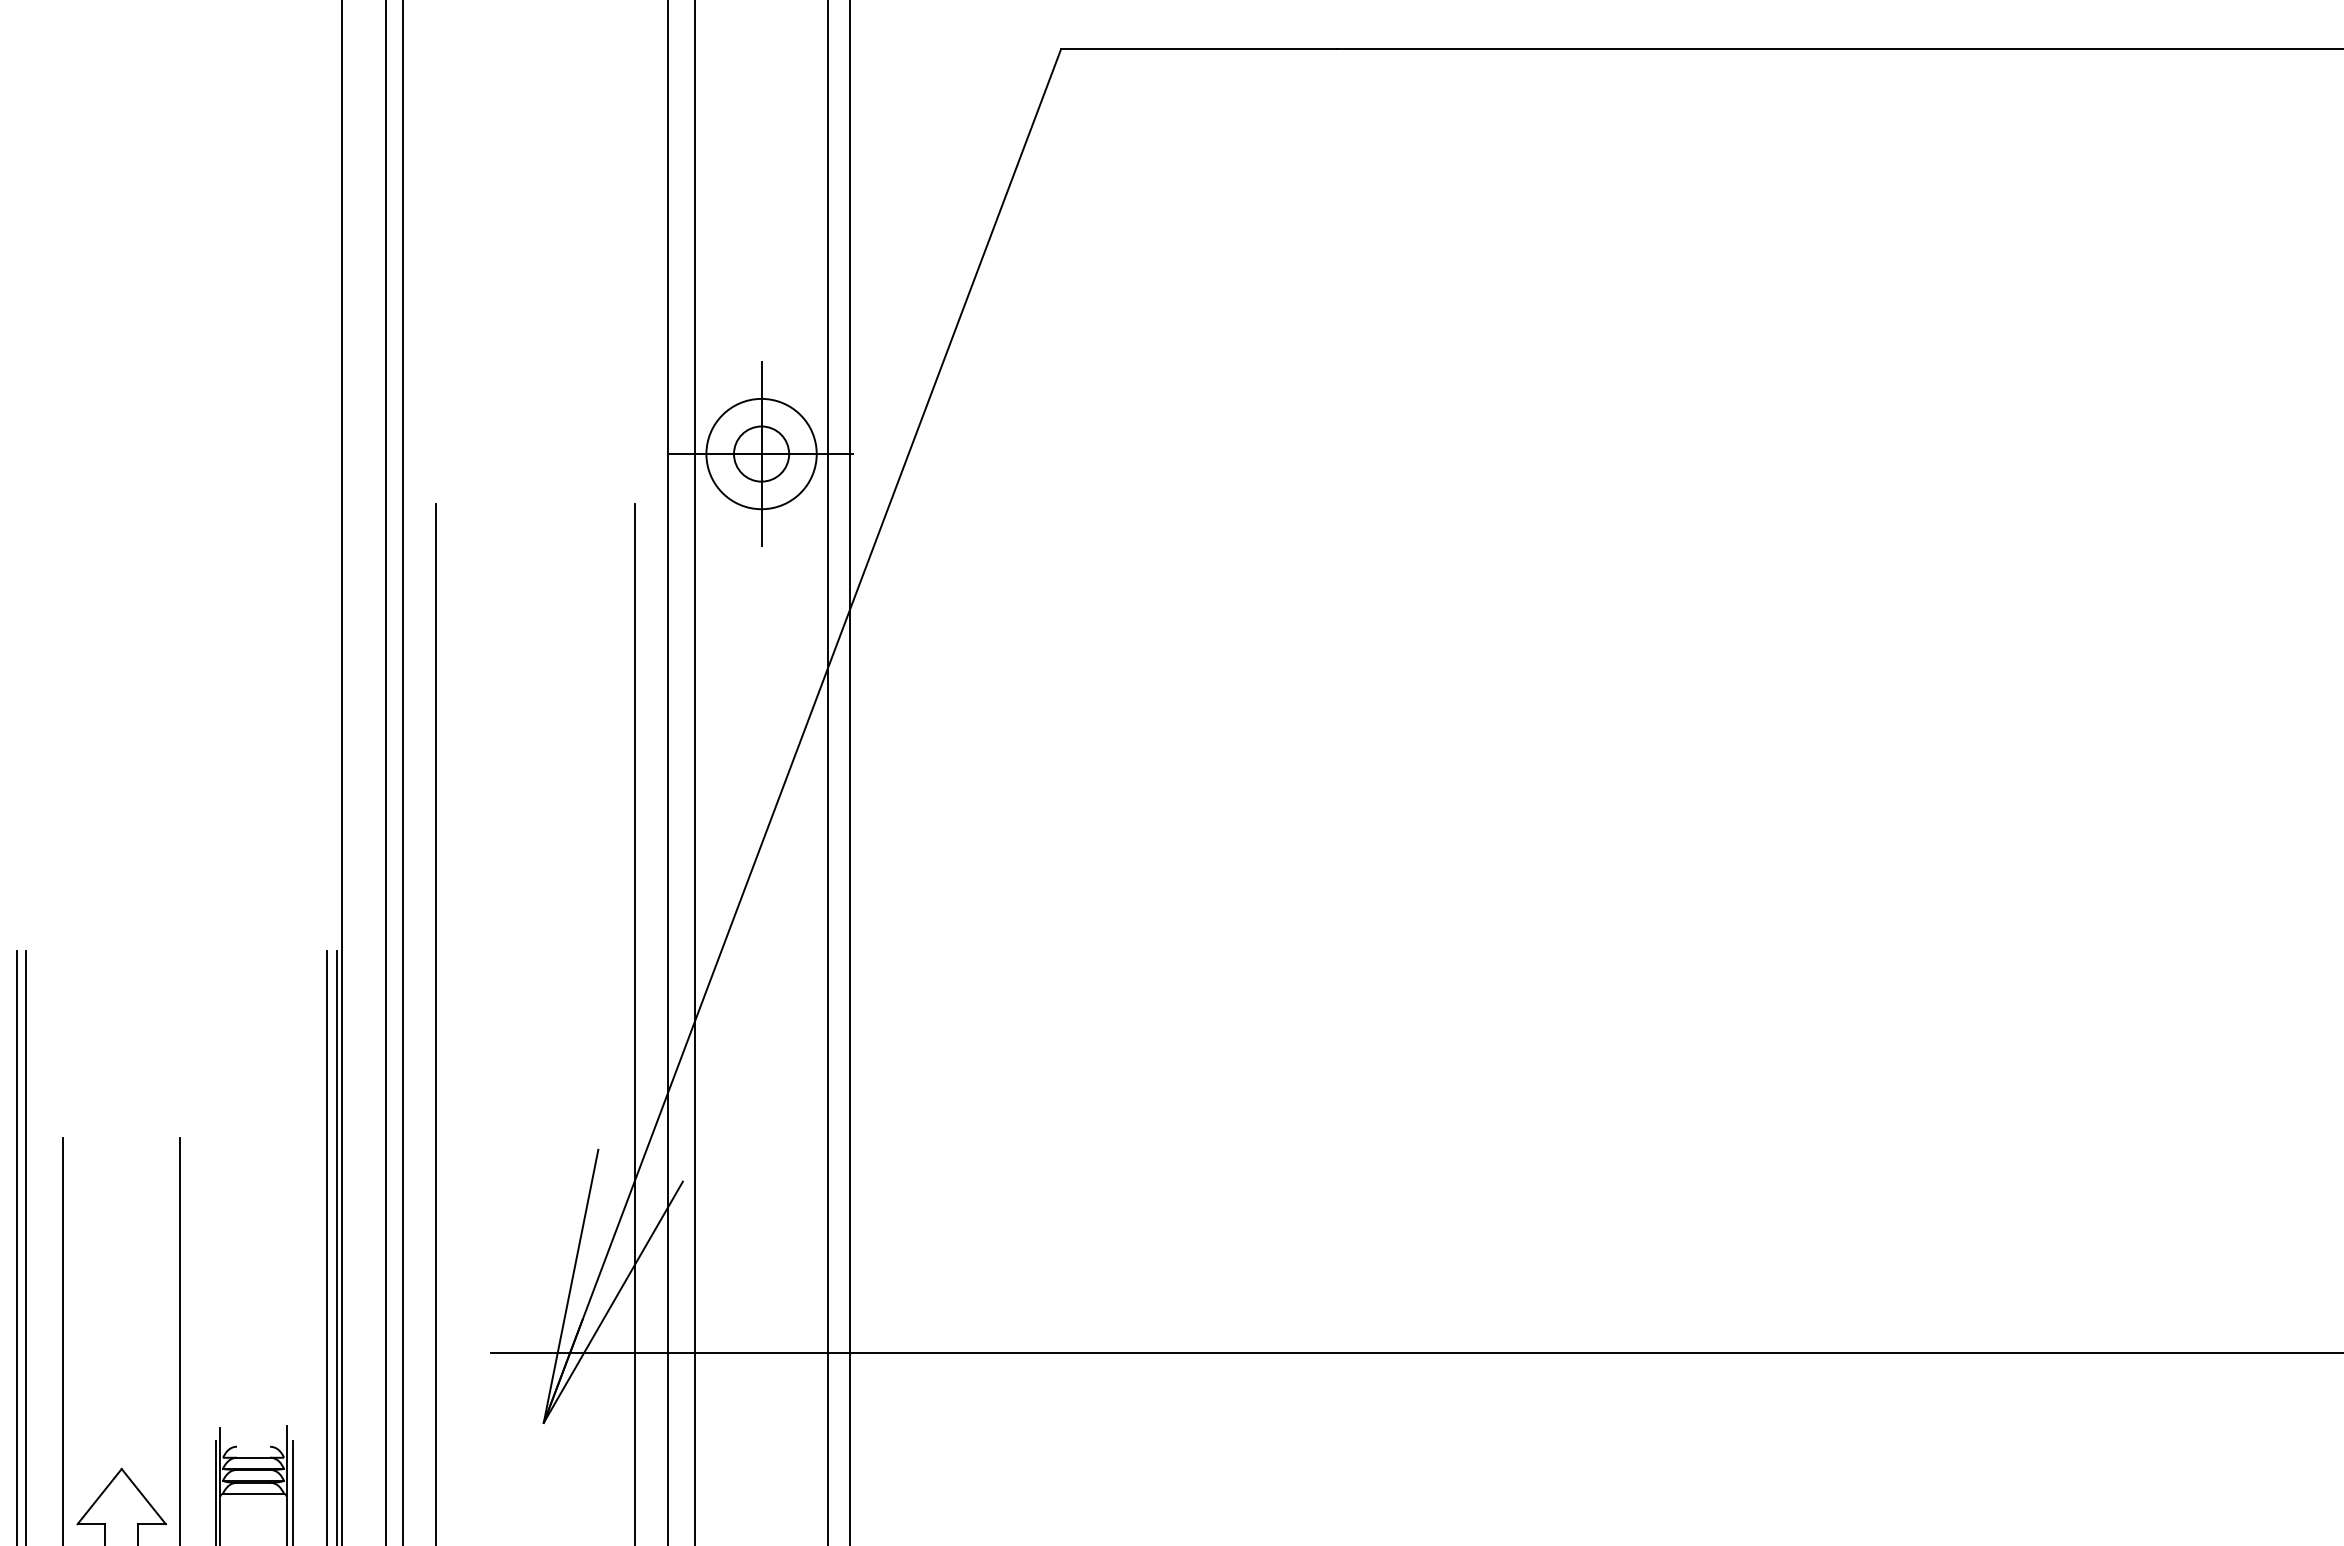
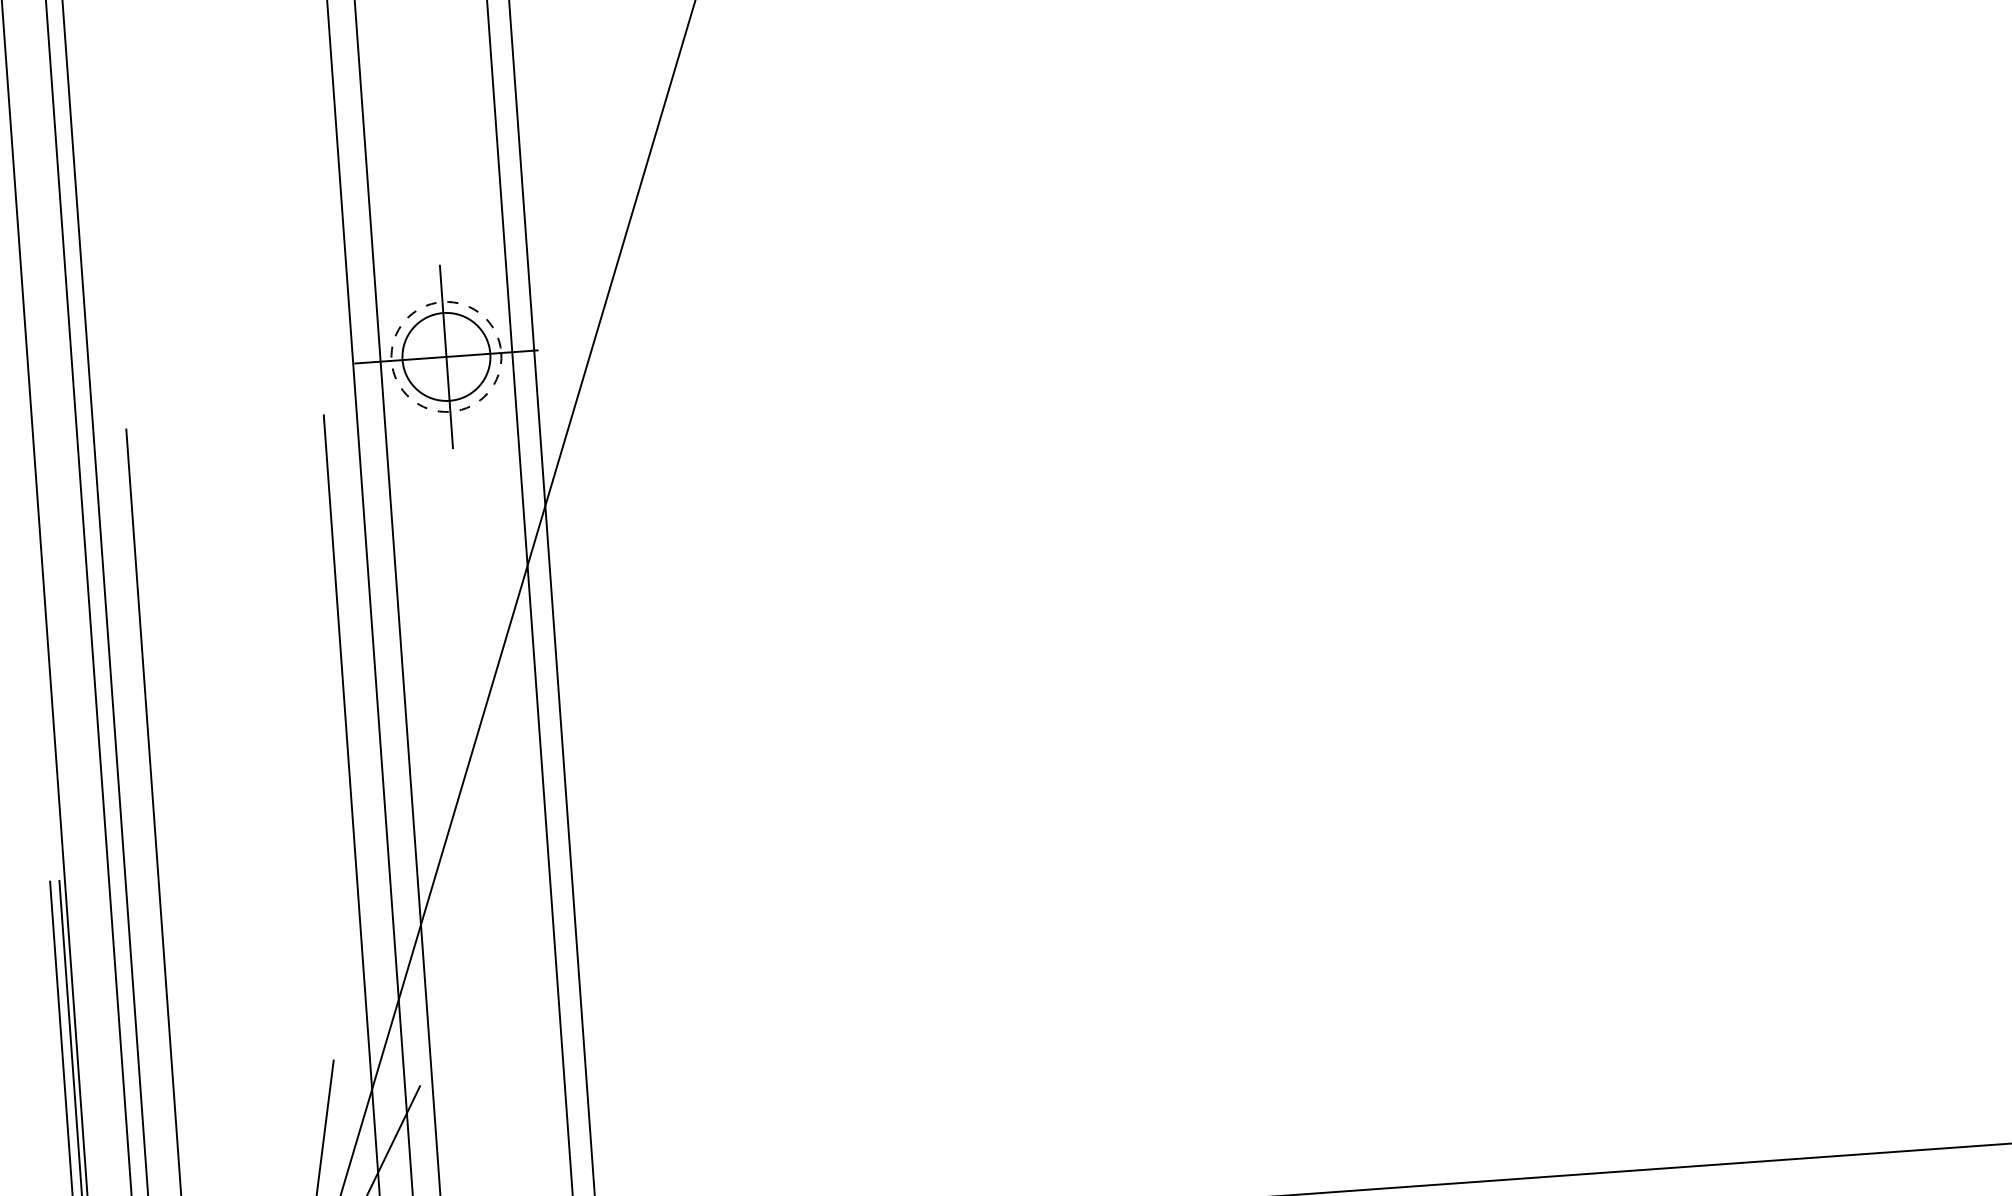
circle: (761, 453) -> (446, 356), size x1.6
circle: (761, 453) -> (446, 356), solid -> dashed

